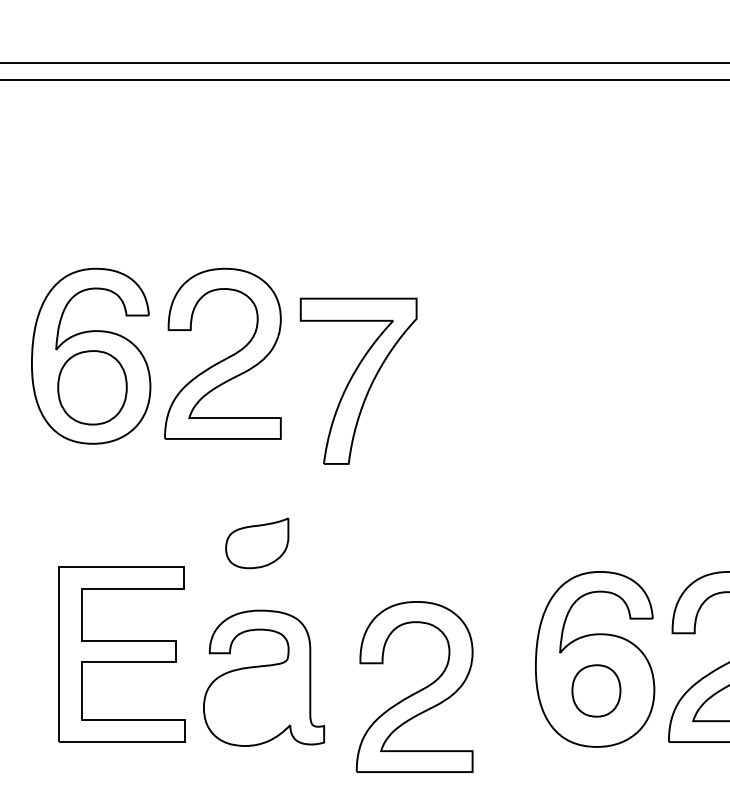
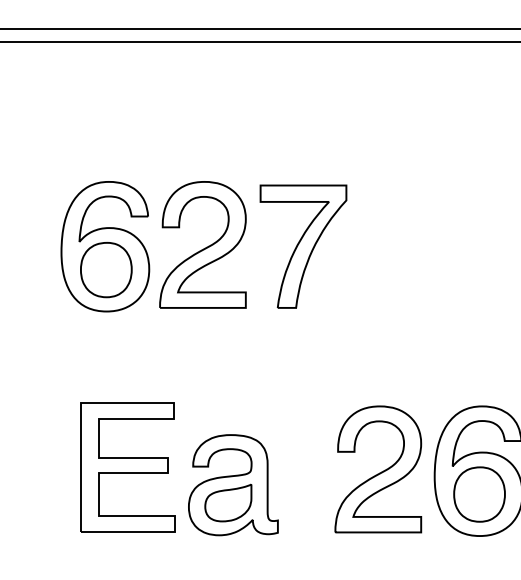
part: (358, 380) -> (303, 246), moved
part: (257, 543) -> (228, 503), moved
part: (414, 686) -> (378, 469), moved
part: (596, 690) -> (479, 494), size x1.43

